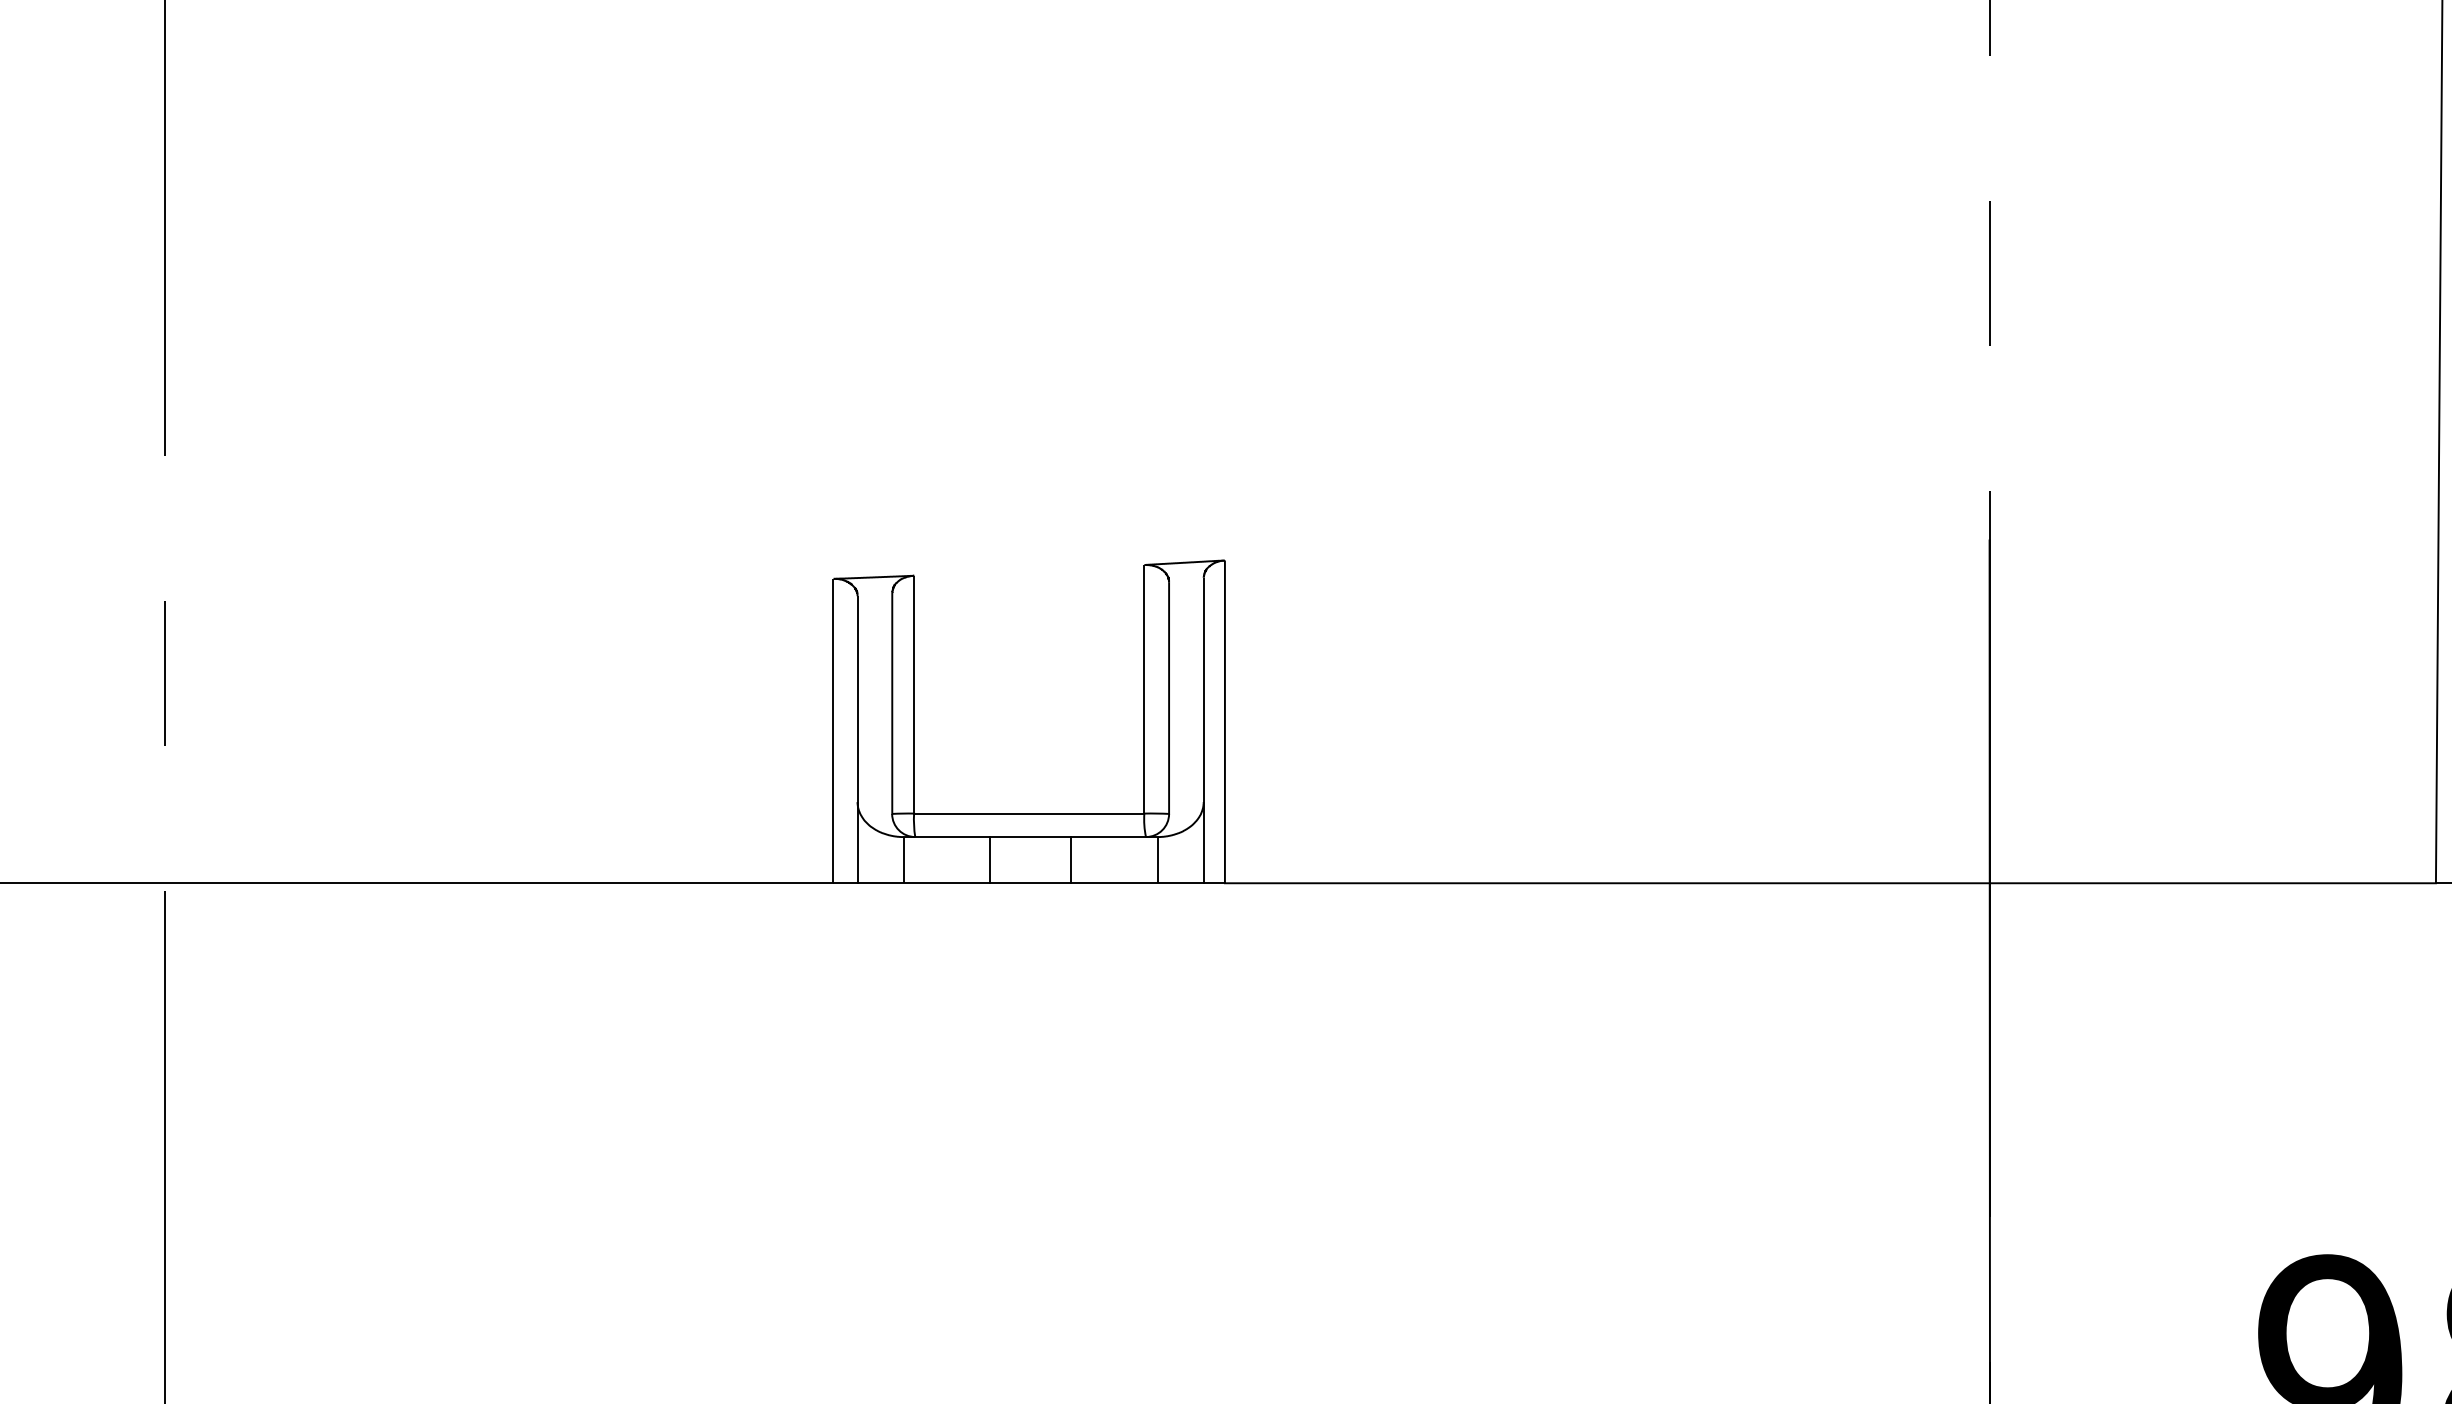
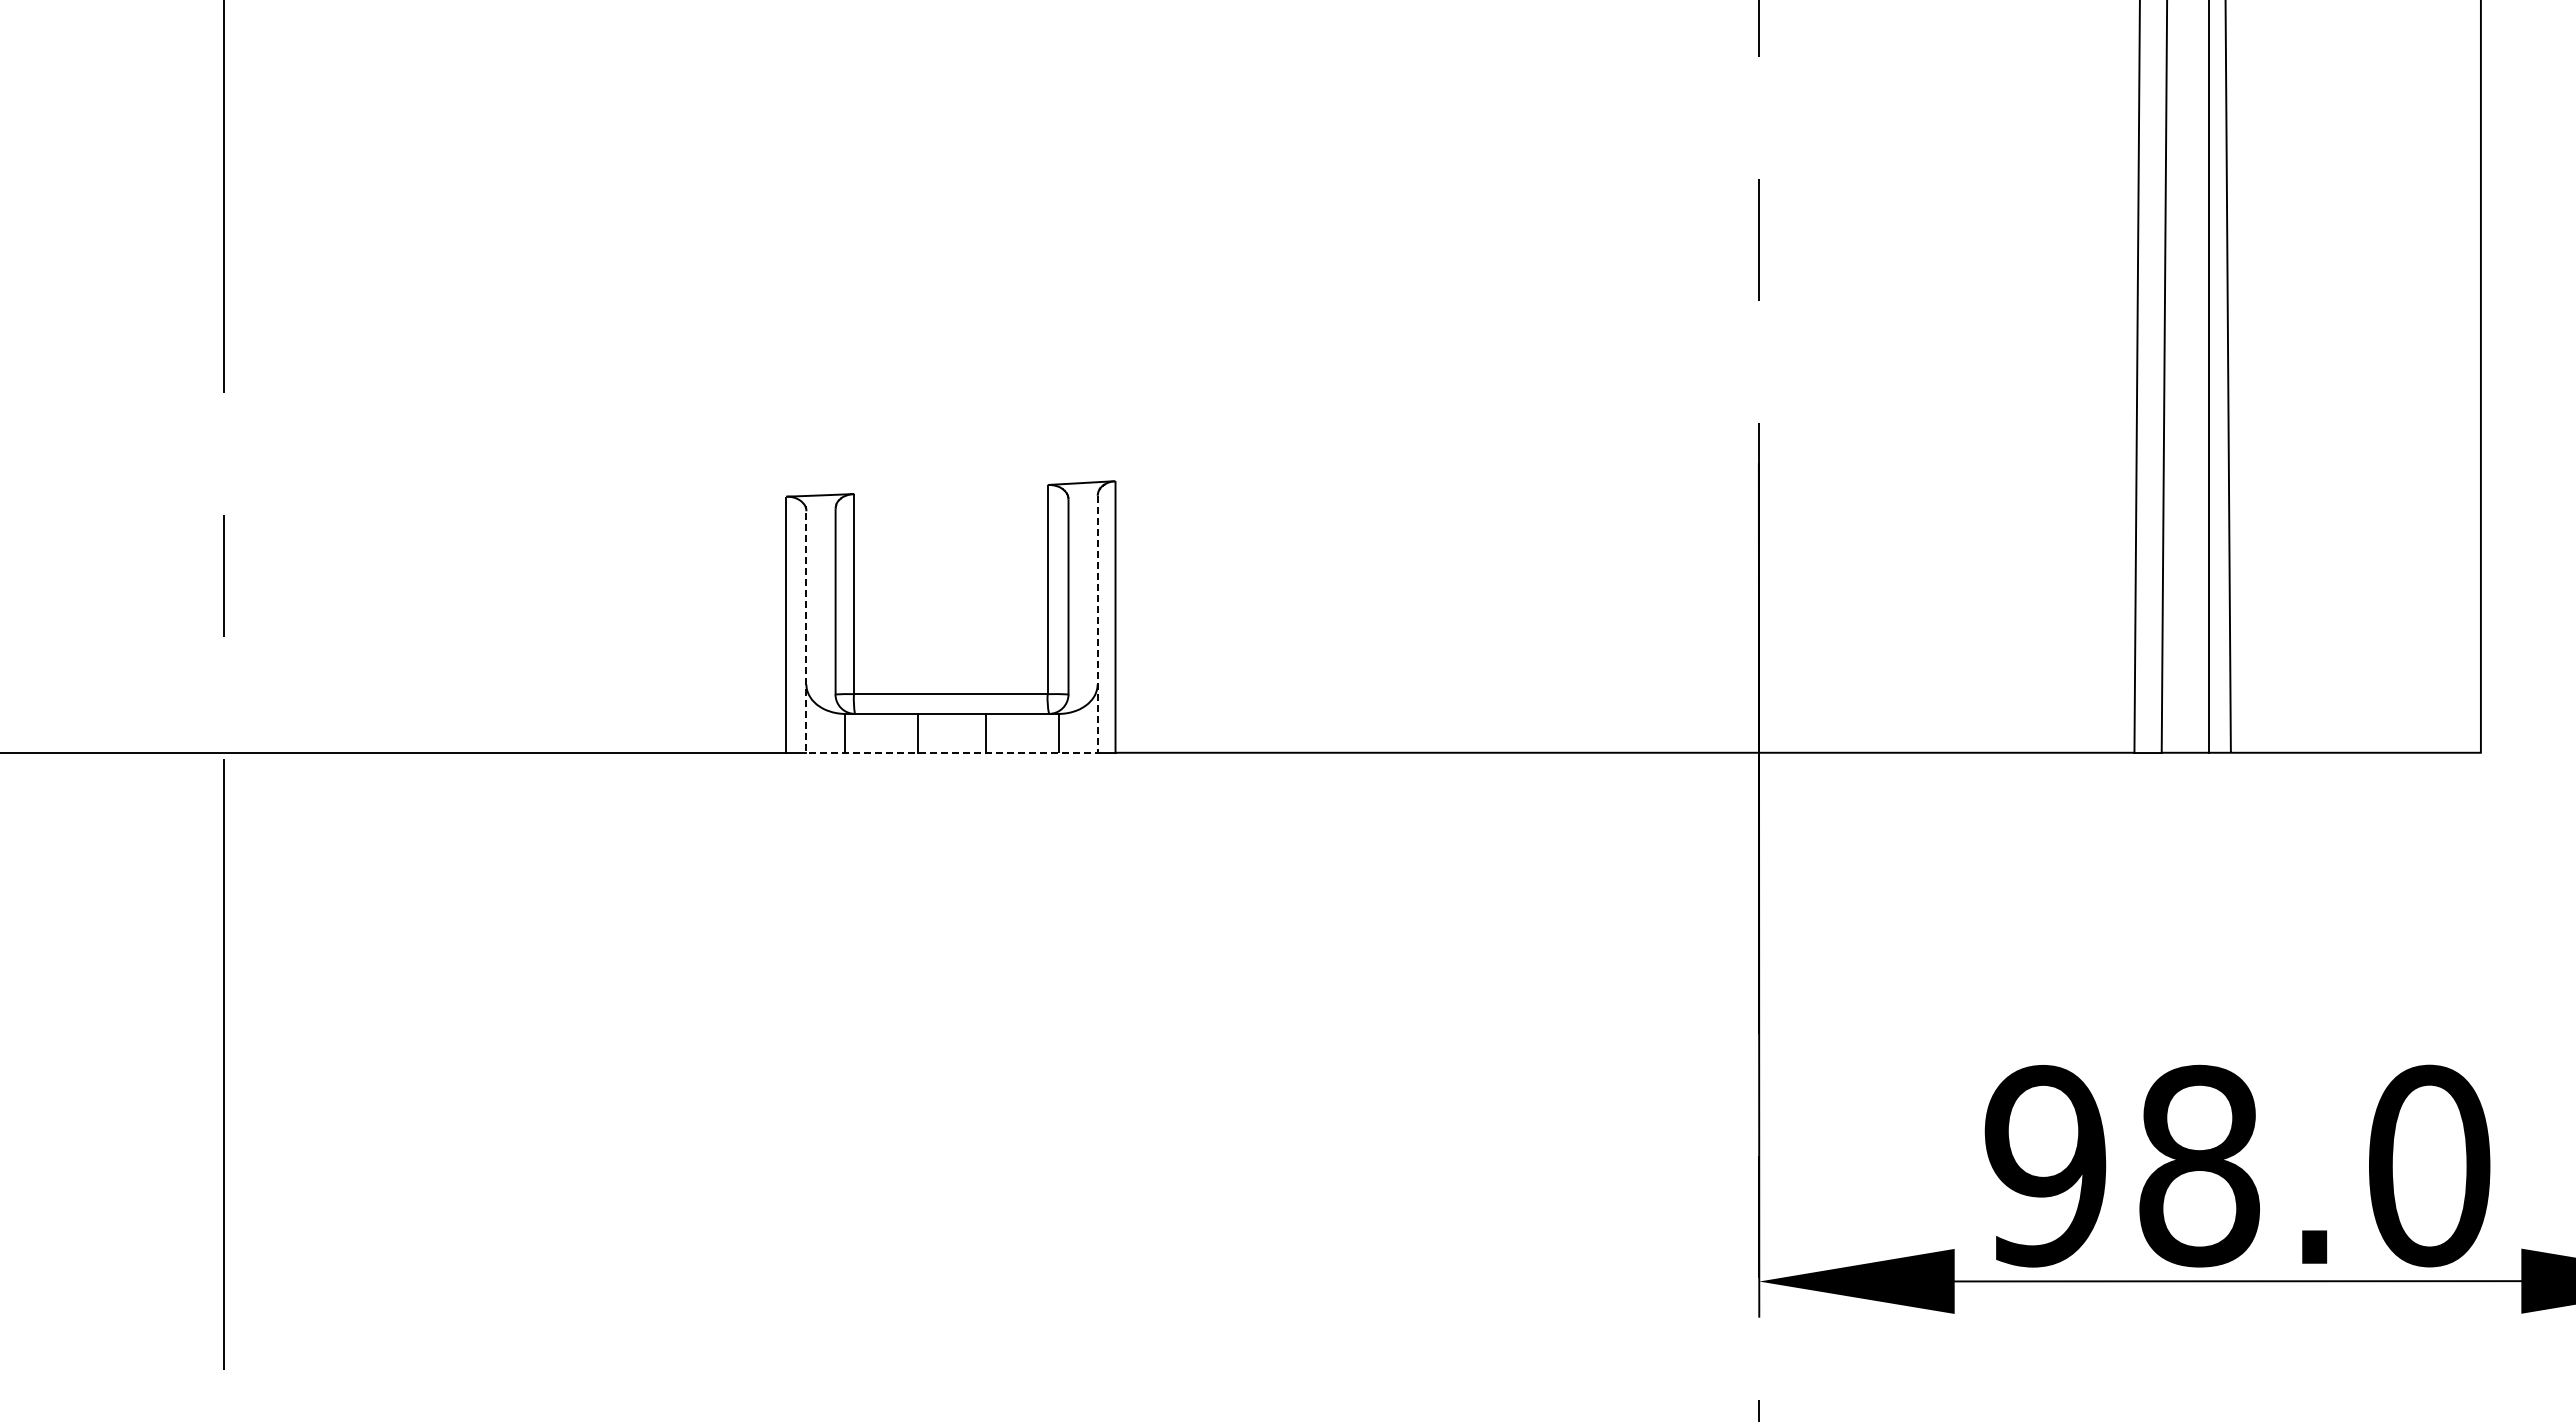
line: (1040, 882) -> (960, 752), solid -> dashed

